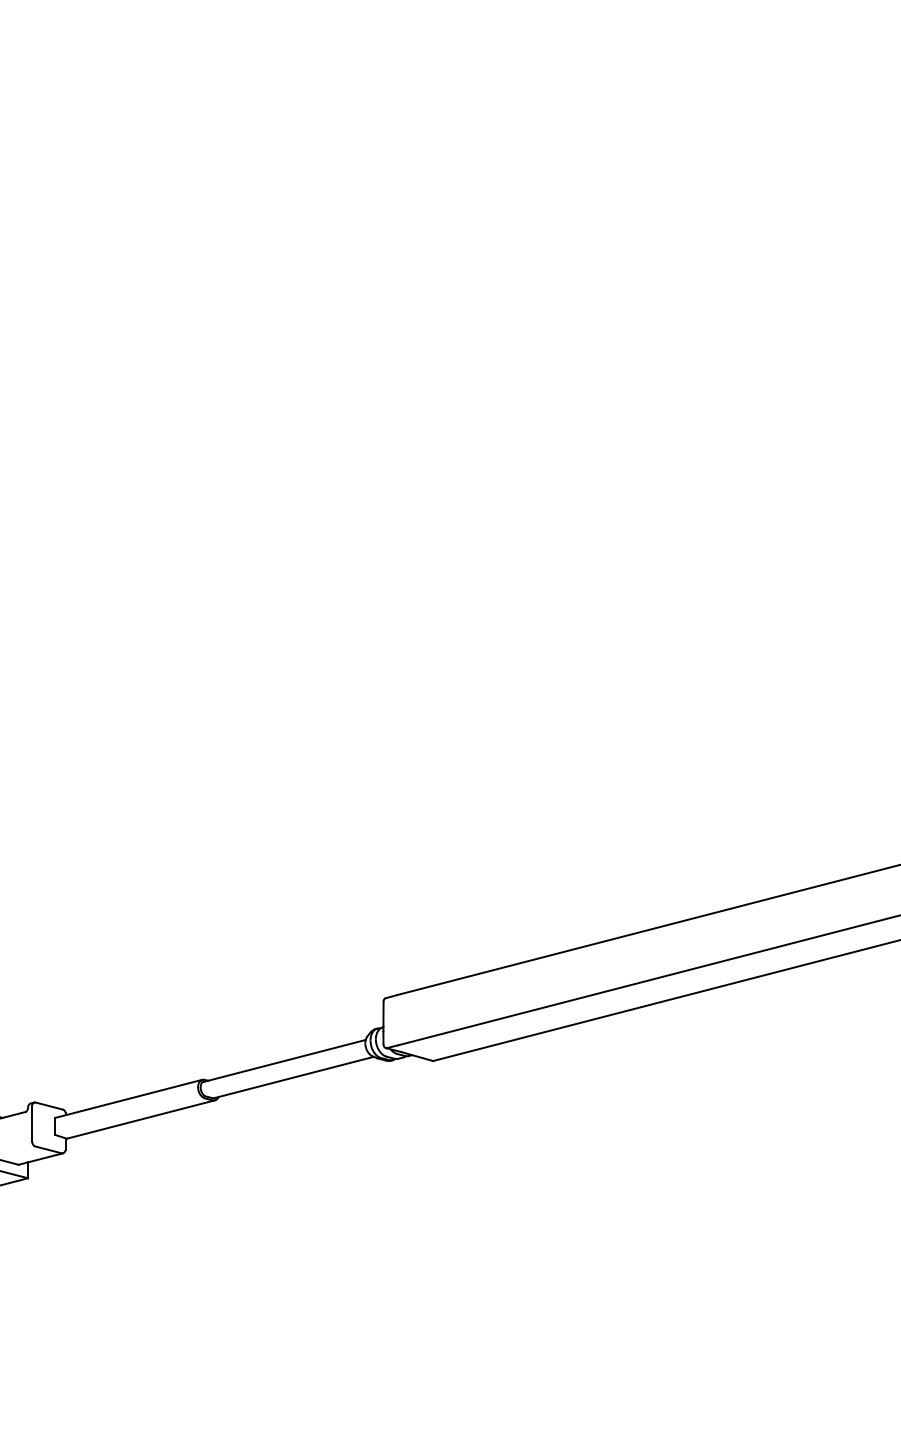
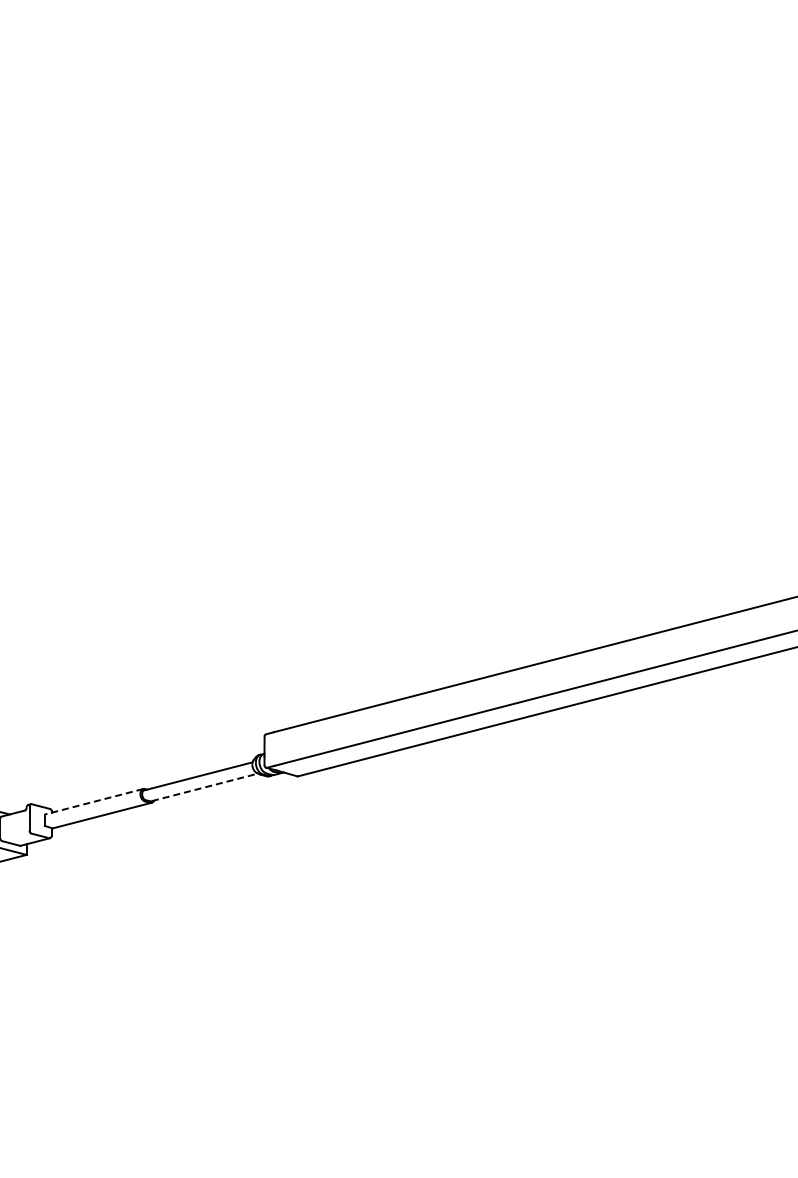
line: (295, 1077) -> (205, 787), solid -> dashed
line: (129, 1098) -> (94, 801), solid -> dashed

